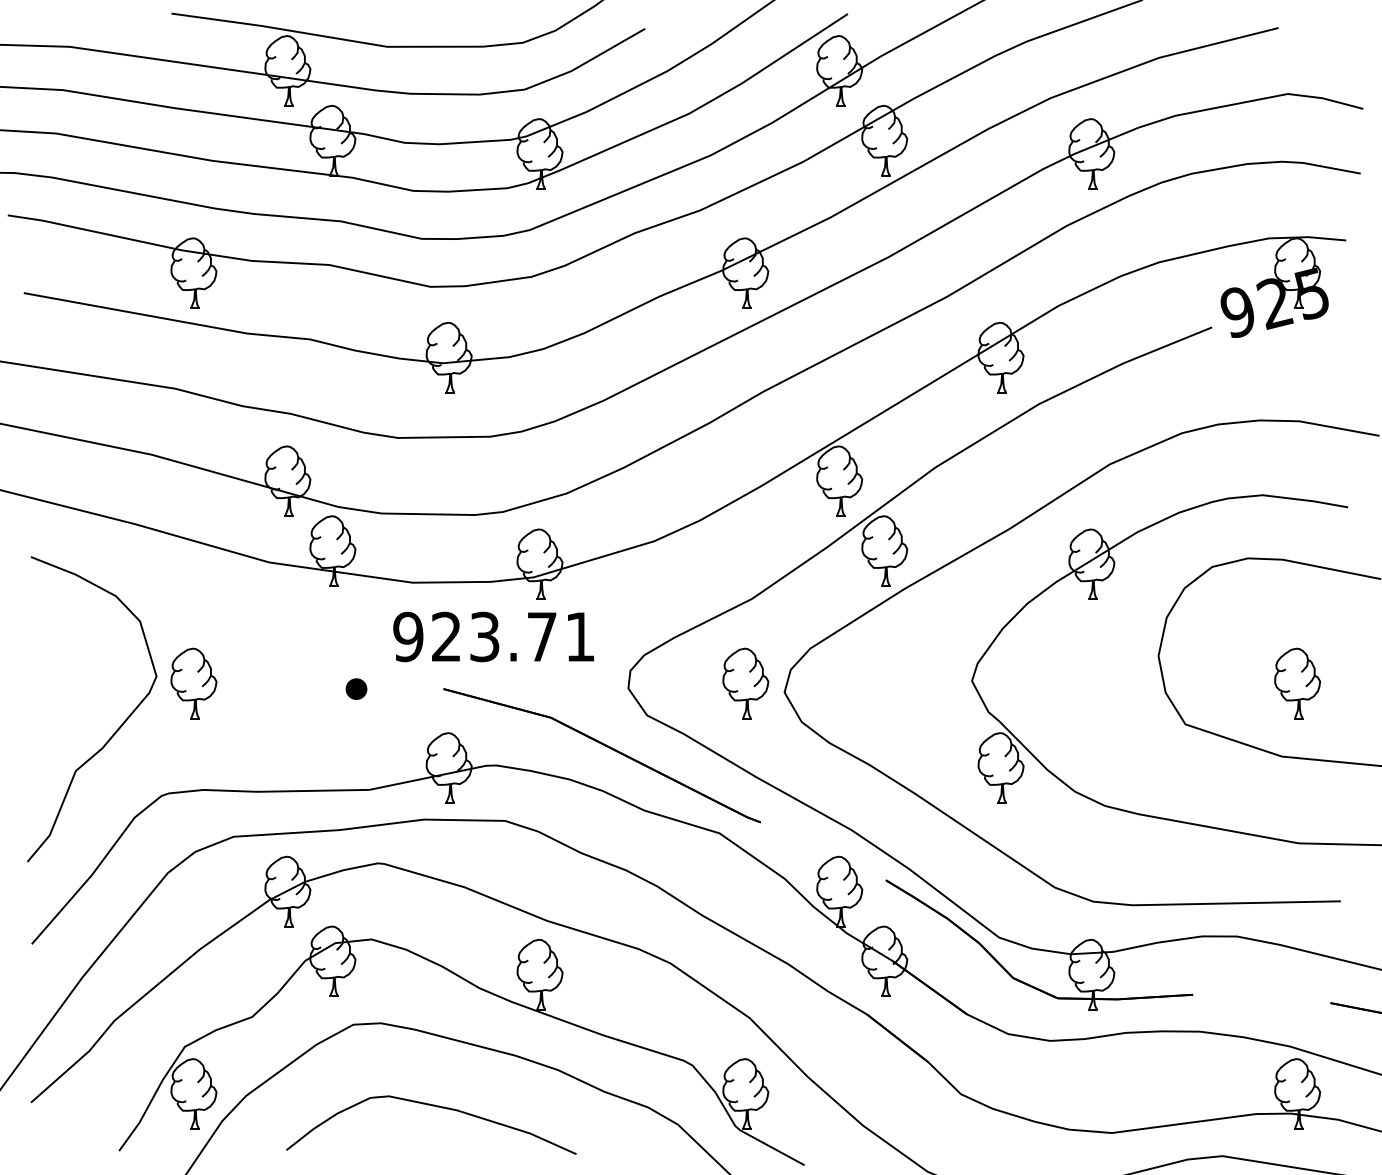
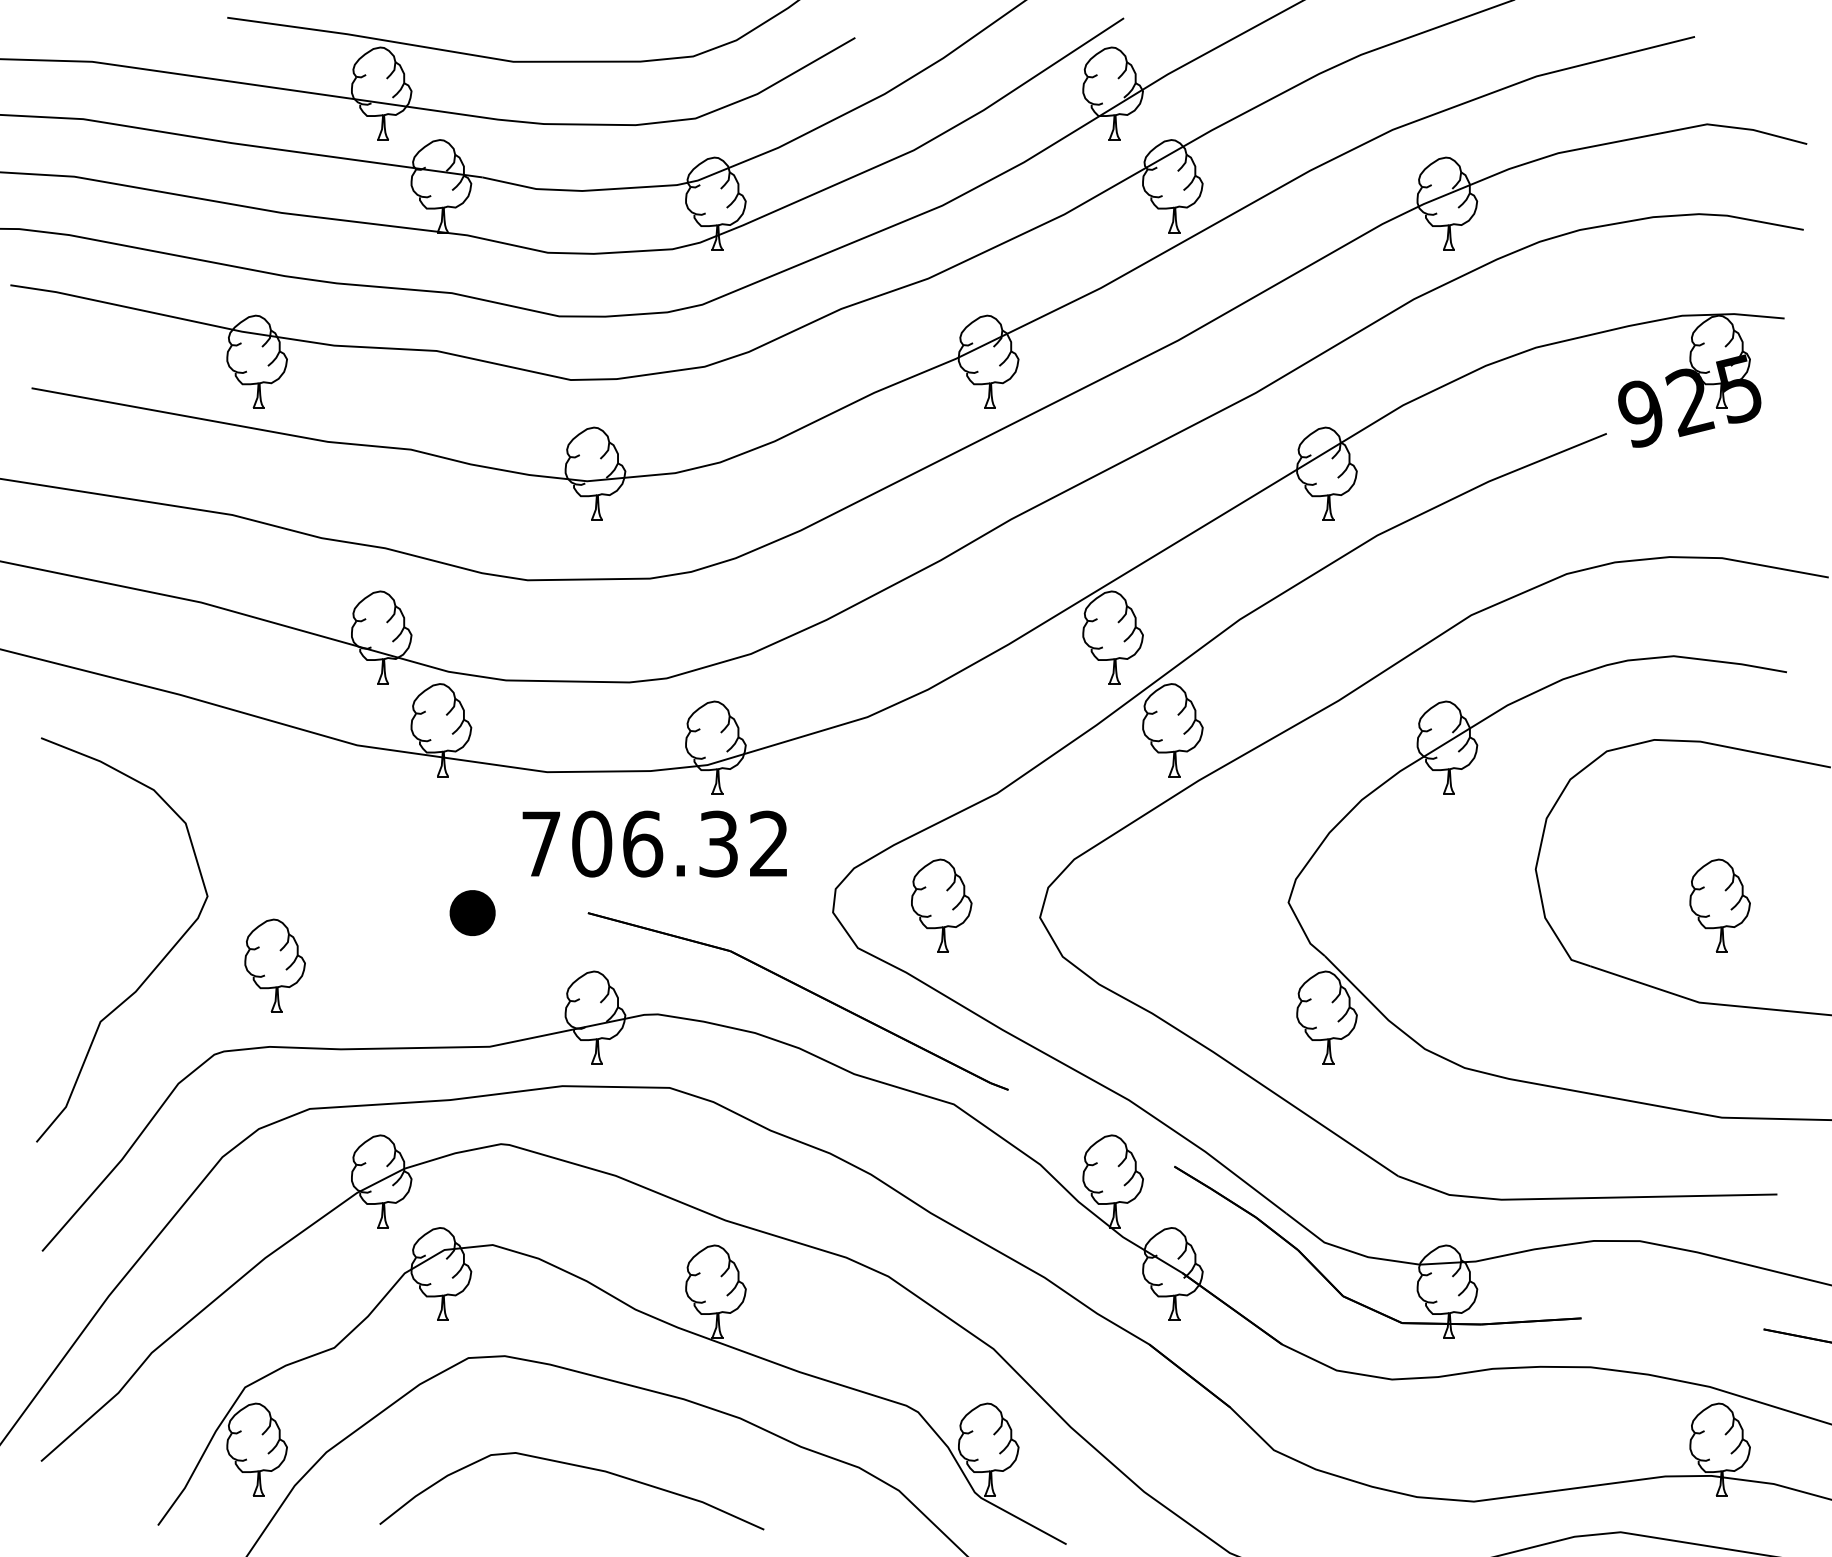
text: (493, 636) -> (654, 843), 923.71 -> 706.32
part: (193, 683) -> (274, 965), moved
part: (745, 683) -> (941, 905), moved
part: (356, 689) -> (472, 913), size x1.6

